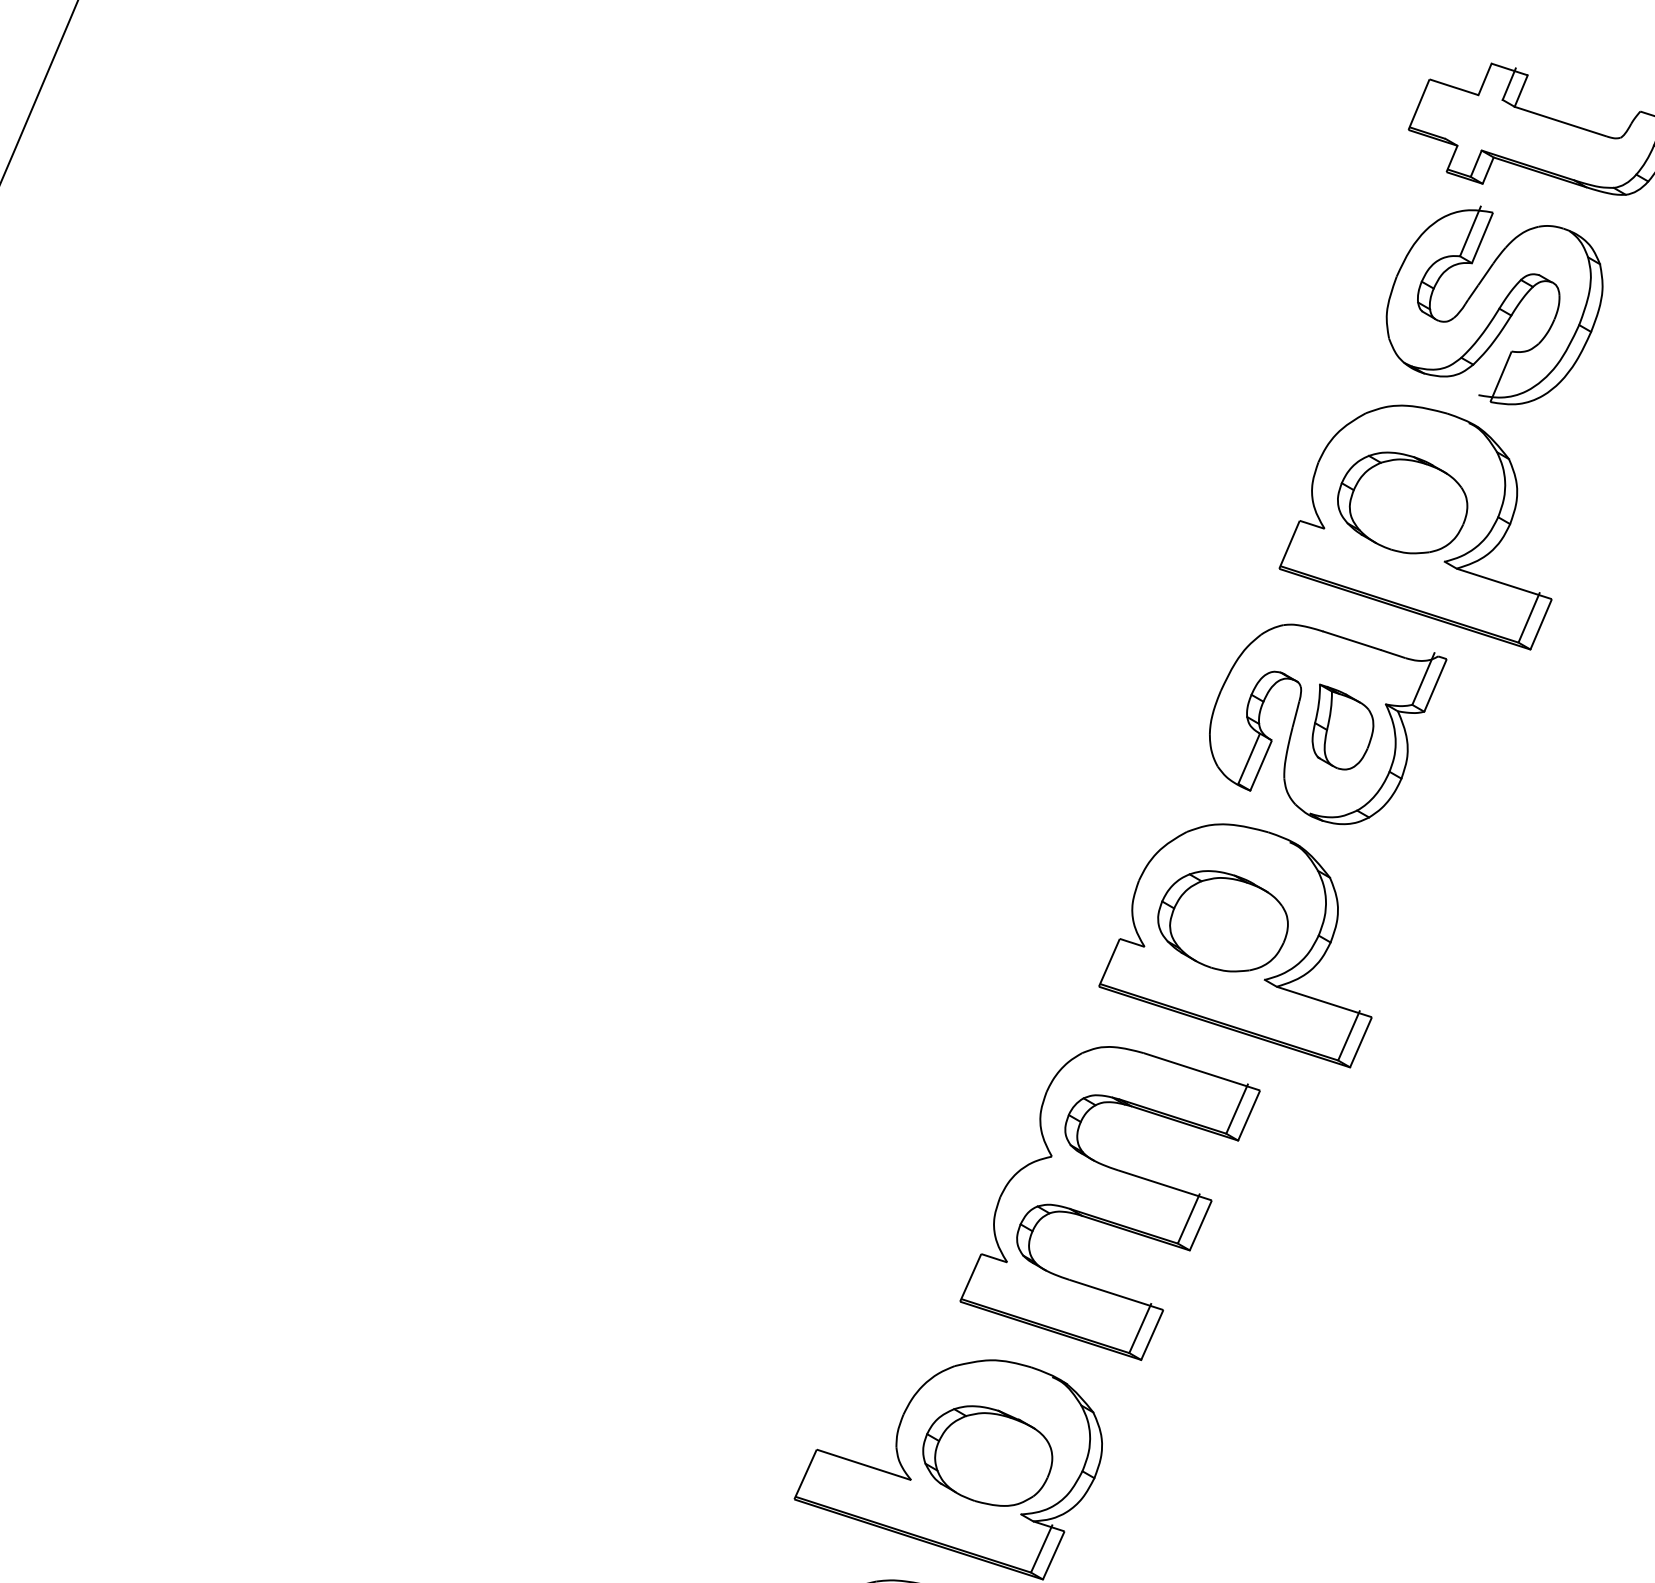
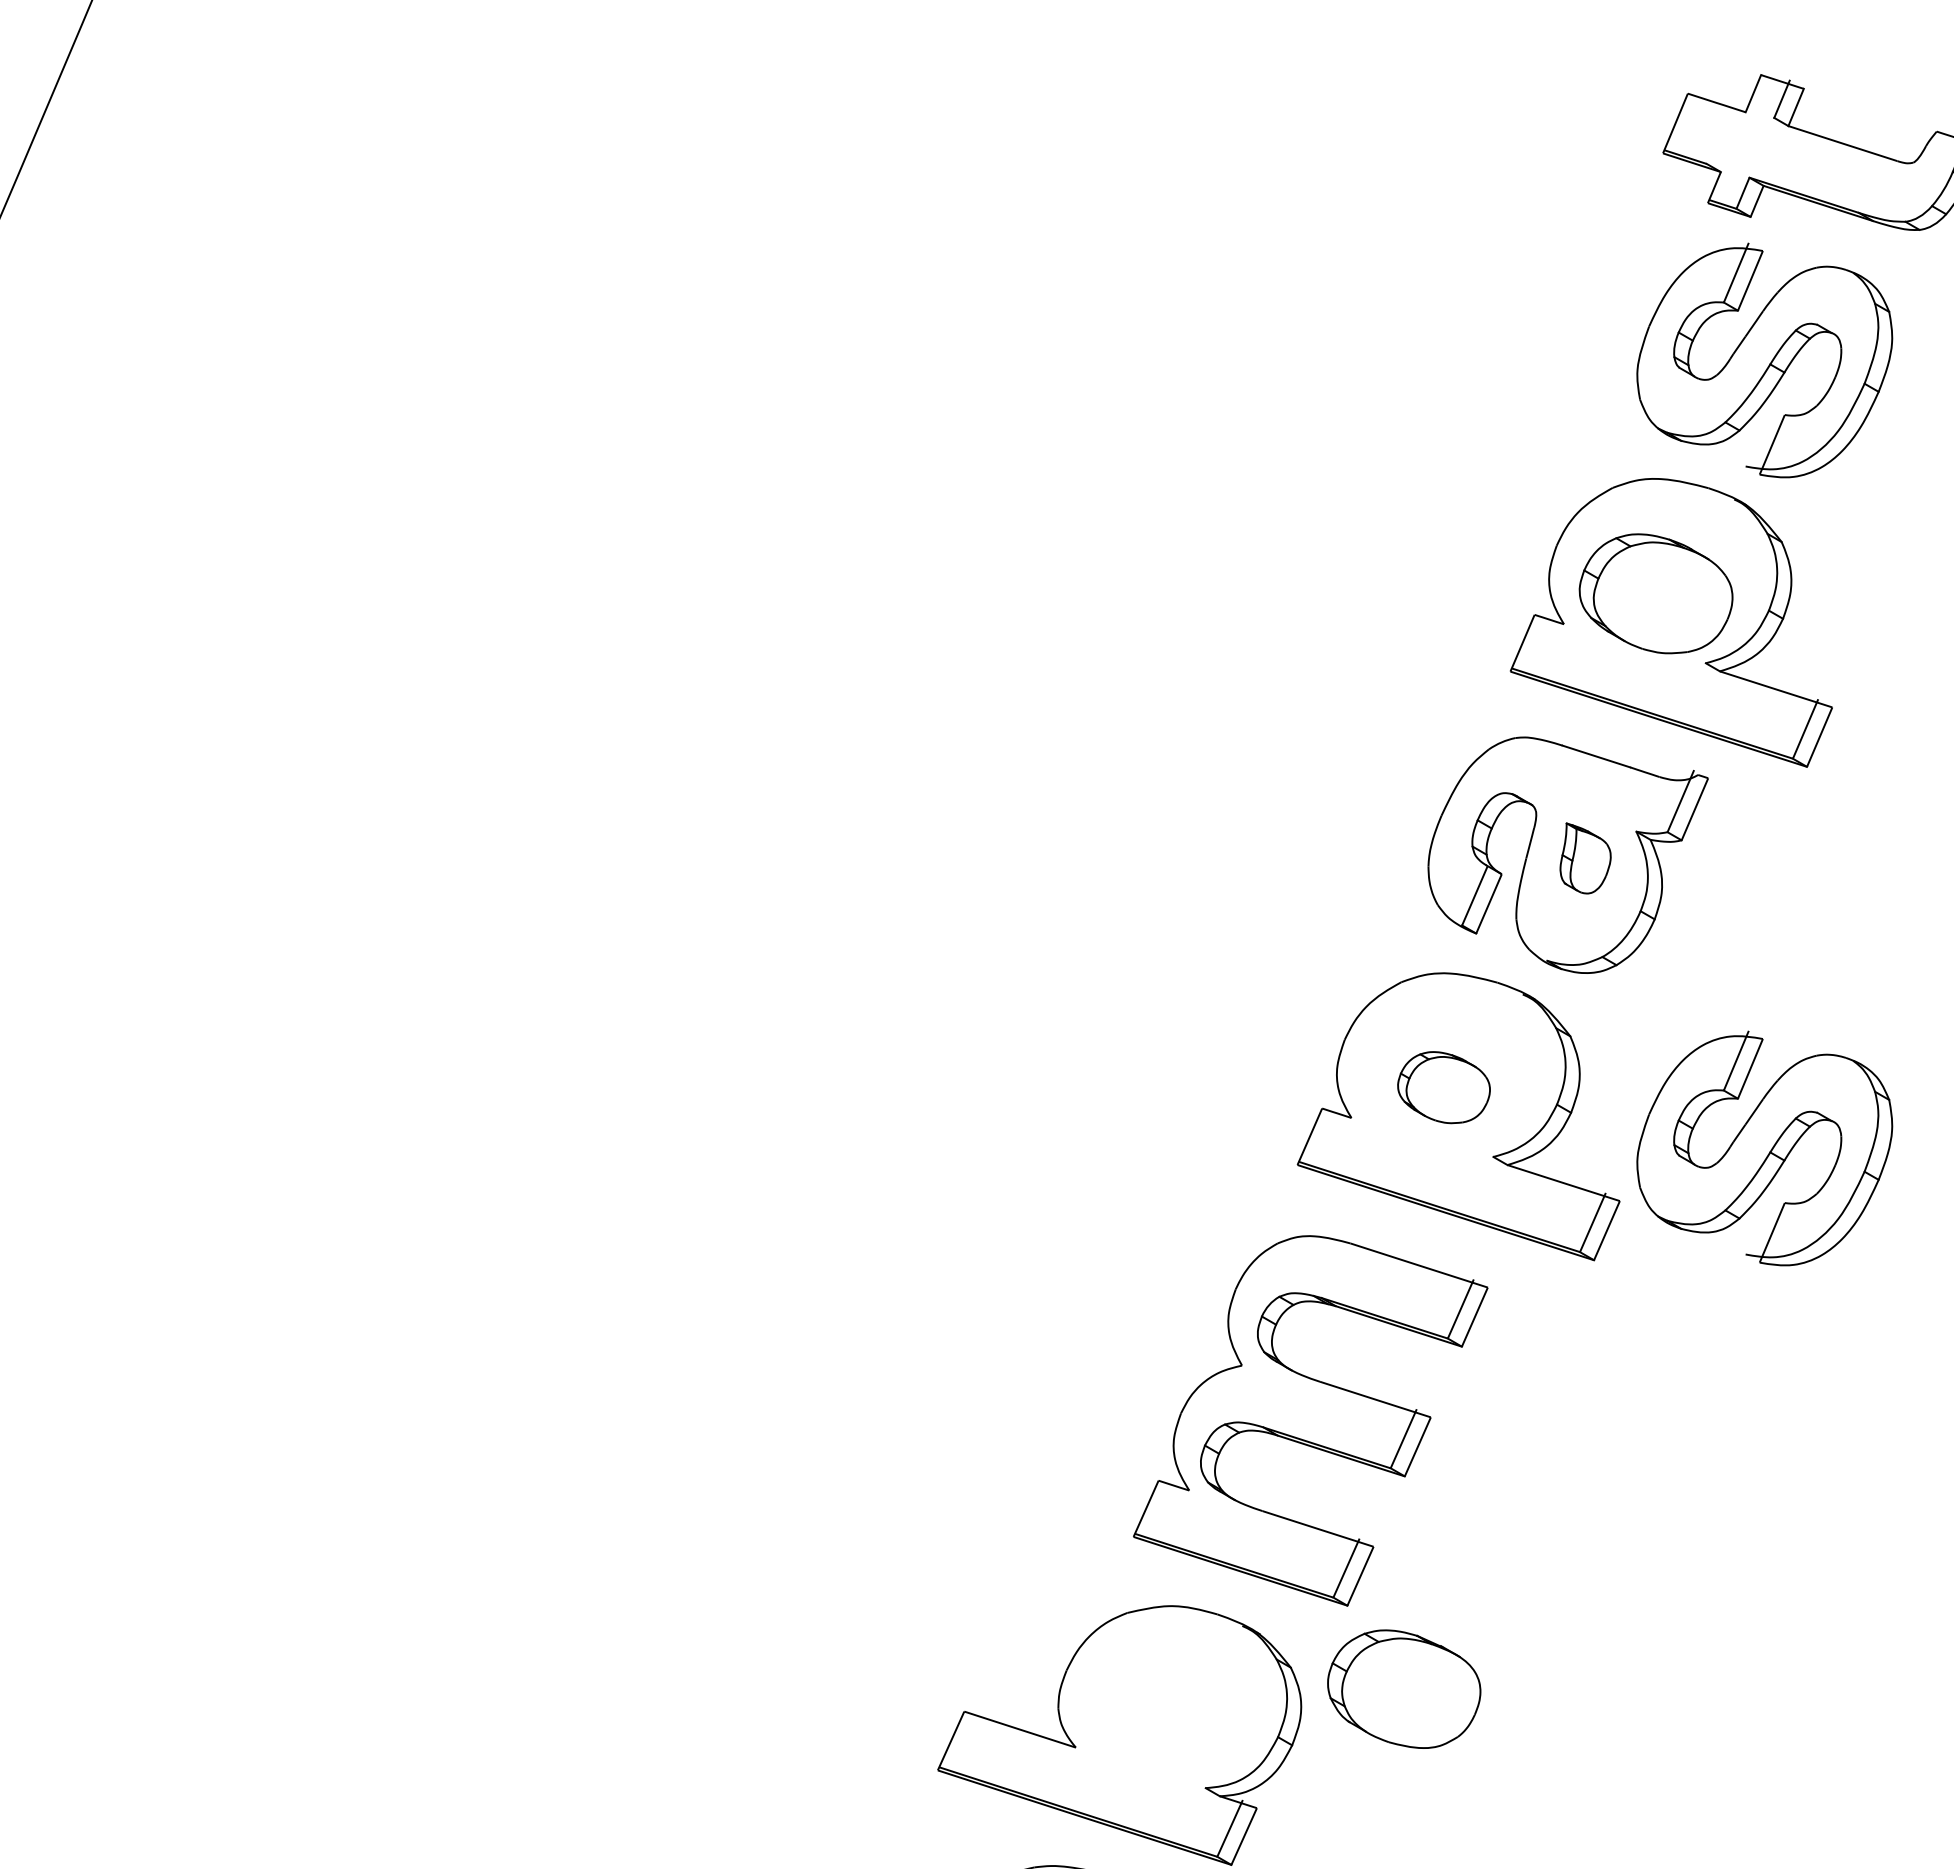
part: (1342, 727) -> (1585, 858), size x0.7
part: (1222, 921) -> (1443, 1087), size x0.6
part: (1494, 972) -> (1764, 1148), added
part: (987, 1455) -> (1404, 1688), moved

